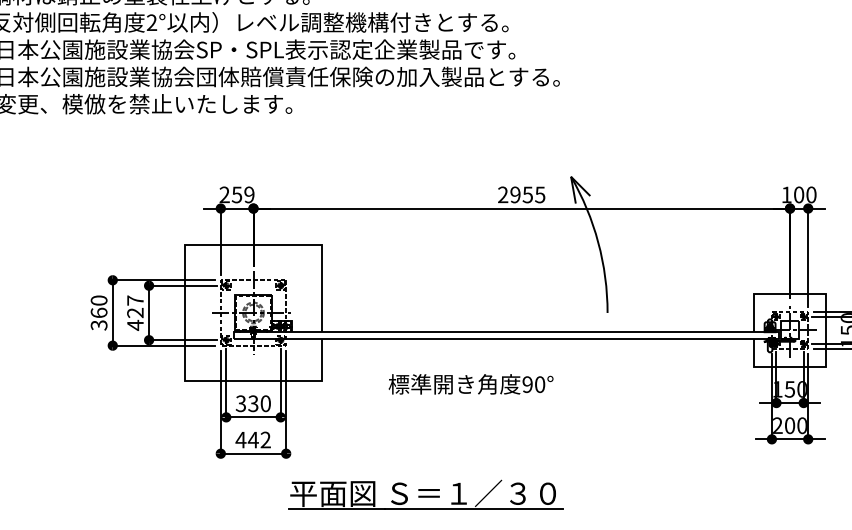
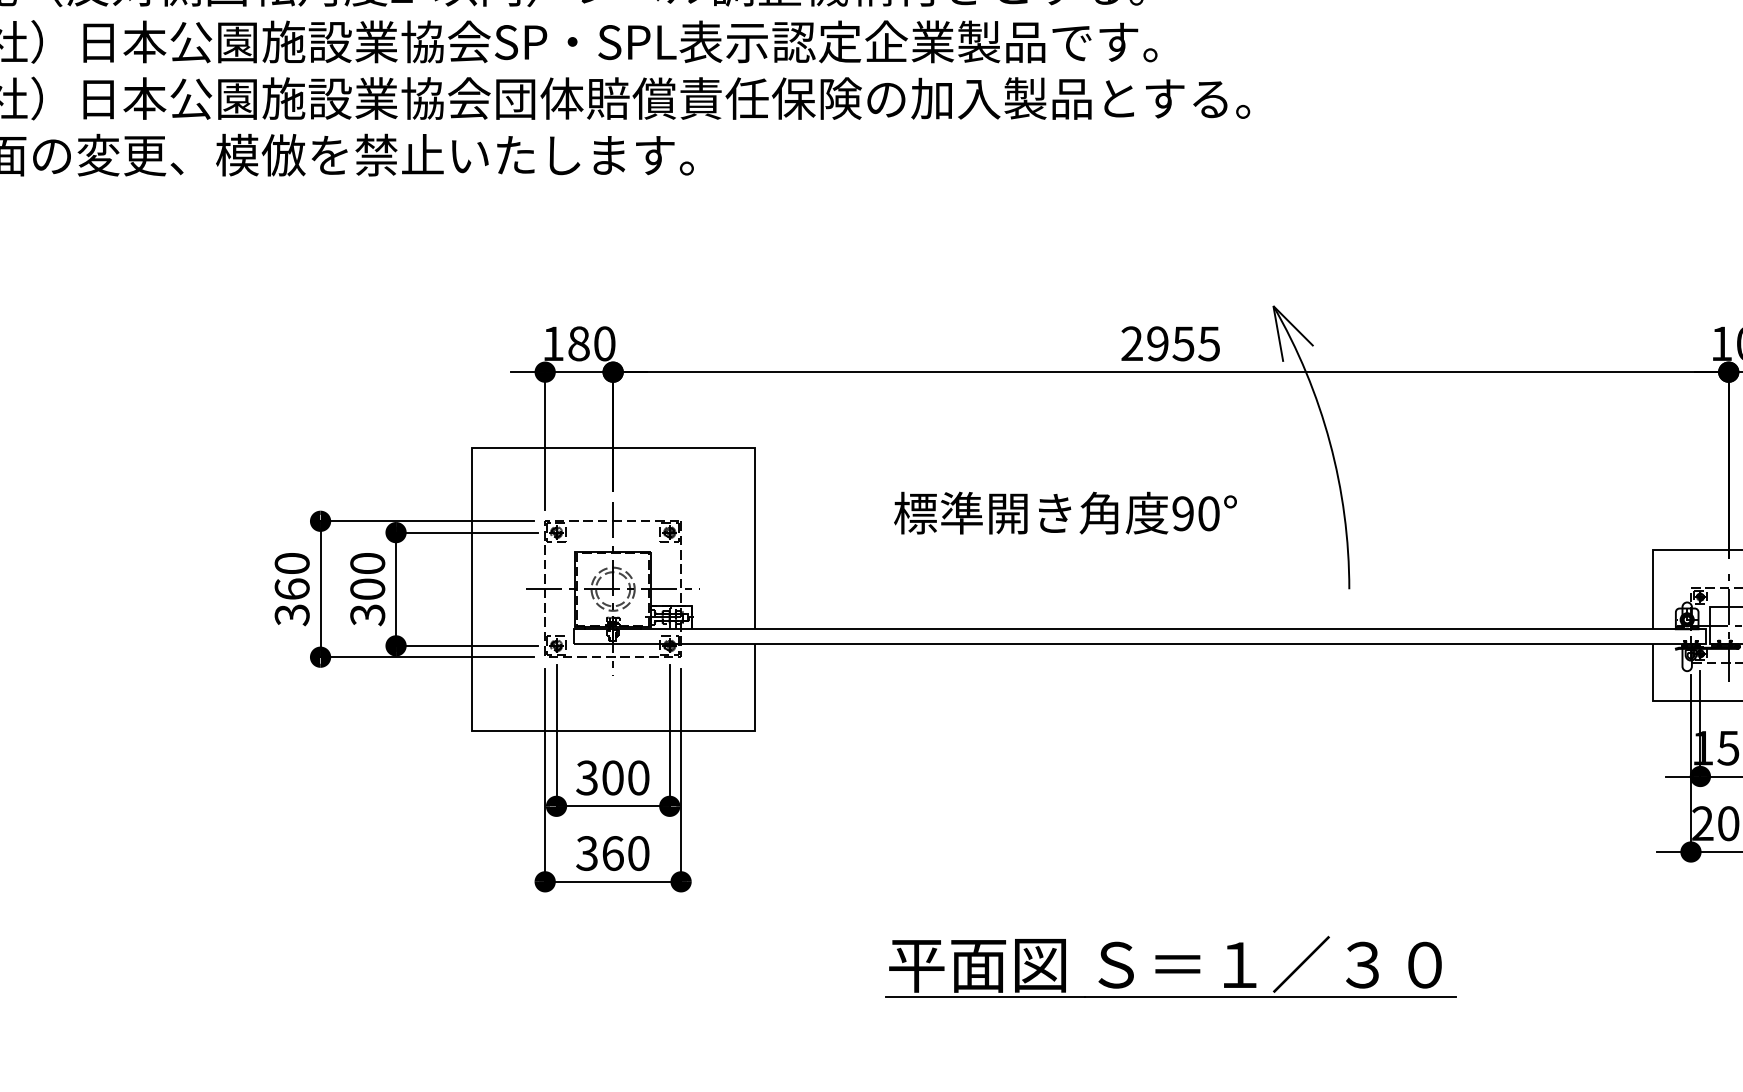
text: (236, 194) -> (577, 342), 259 -> 180
text: (135, 312) -> (367, 588), 427 -> 300
text: (470, 384) -> (1064, 513), moved
text: (253, 403) -> (613, 777), 330 -> 300
text: (252, 439) -> (611, 852), 442 -> 360
part: (425, 494) -> (1170, 966), moved

